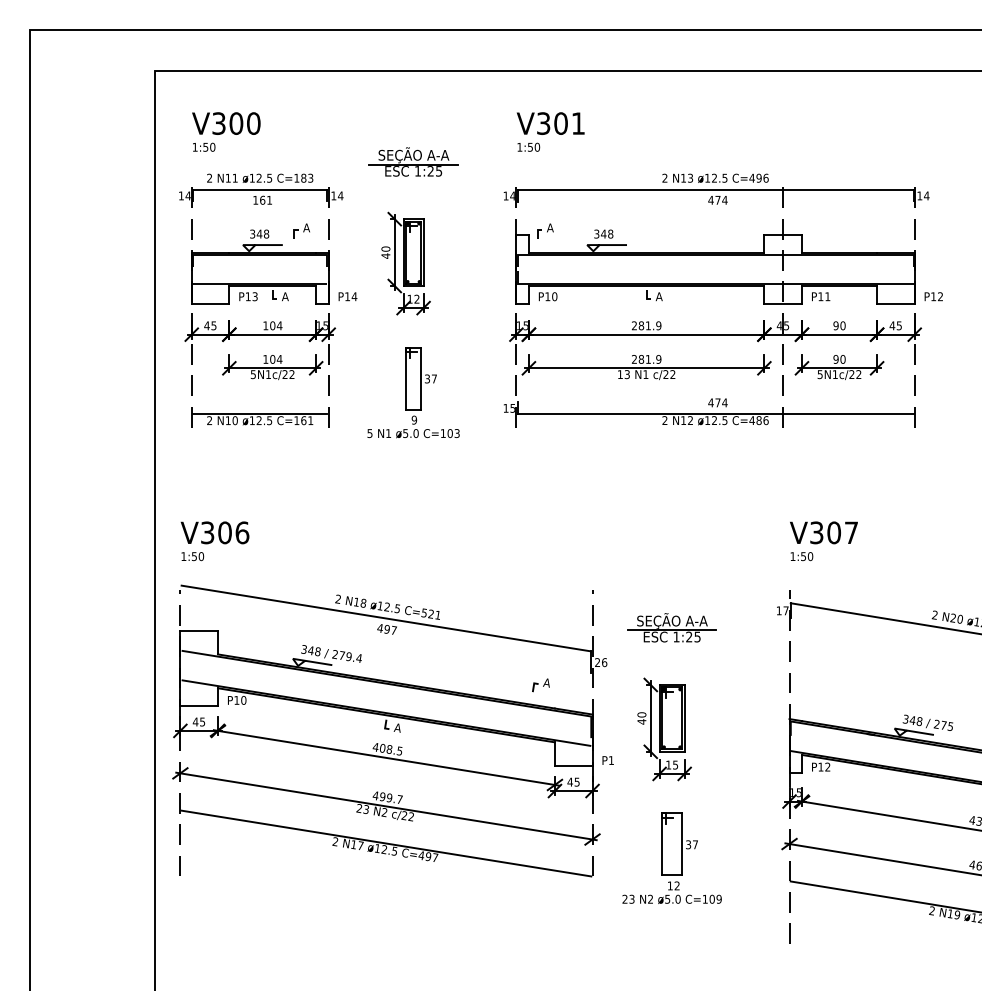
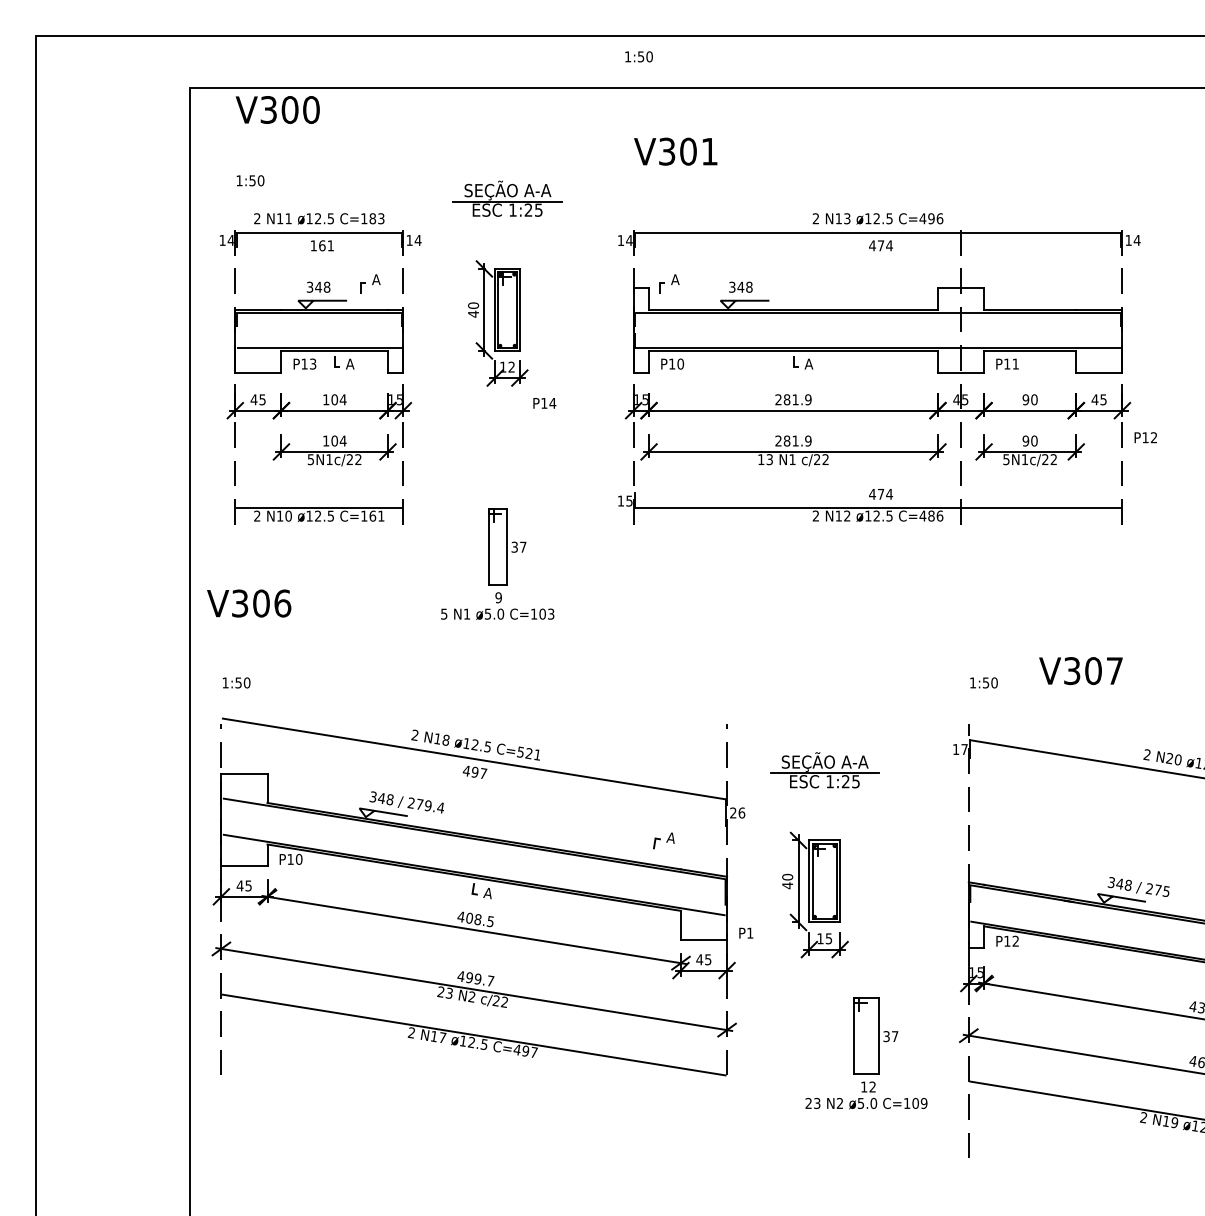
text: (226, 123) -> (277, 109), moved
text: (528, 146) -> (638, 55), moved
text: (347, 296) -> (544, 403), moved
text: (933, 296) -> (1145, 437), moved
part: (413, 392) -> (497, 563), moved
text: (214, 532) -> (248, 603), moved
text: (823, 532) -> (1080, 670), moved
part: (671, 857) -> (865, 1052), moved

